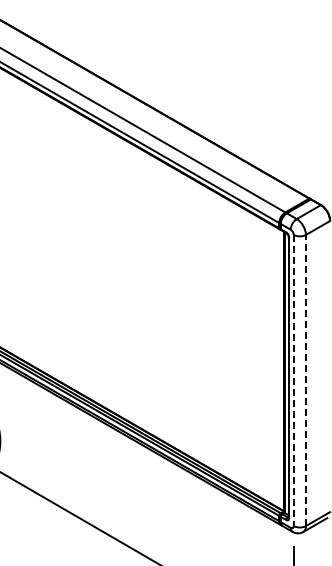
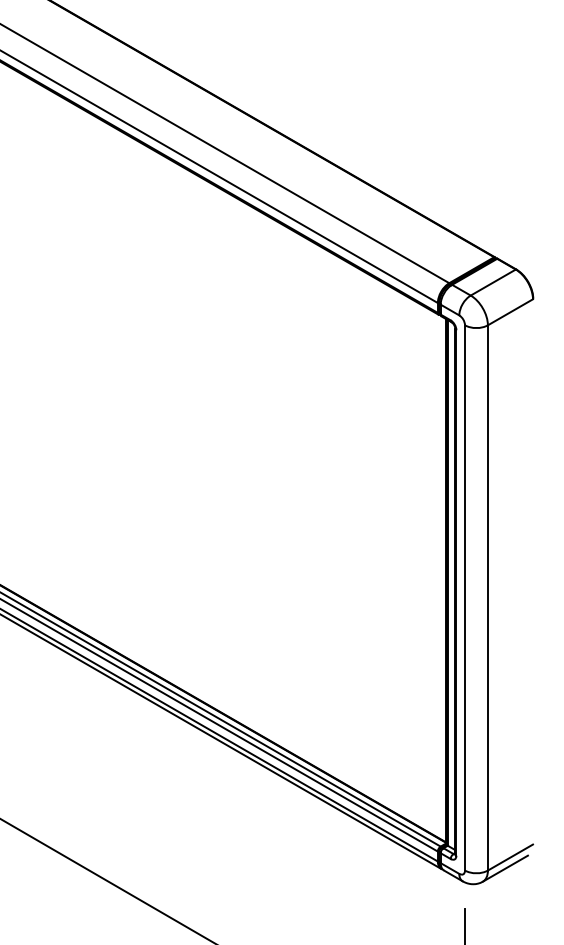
line: (293, 380) -> (464, 597), dashed -> solid
line: (305, 380) -> (487, 597), dashed -> solid

